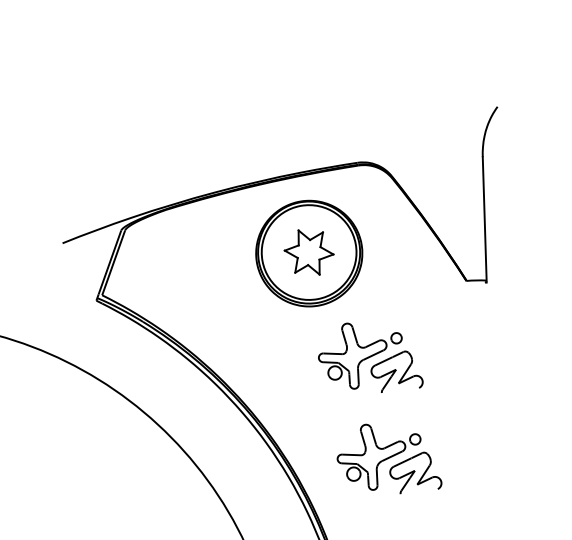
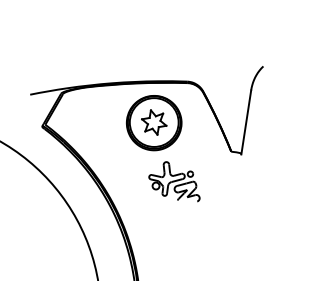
part: (387, 458) -> (174, 234), removed

